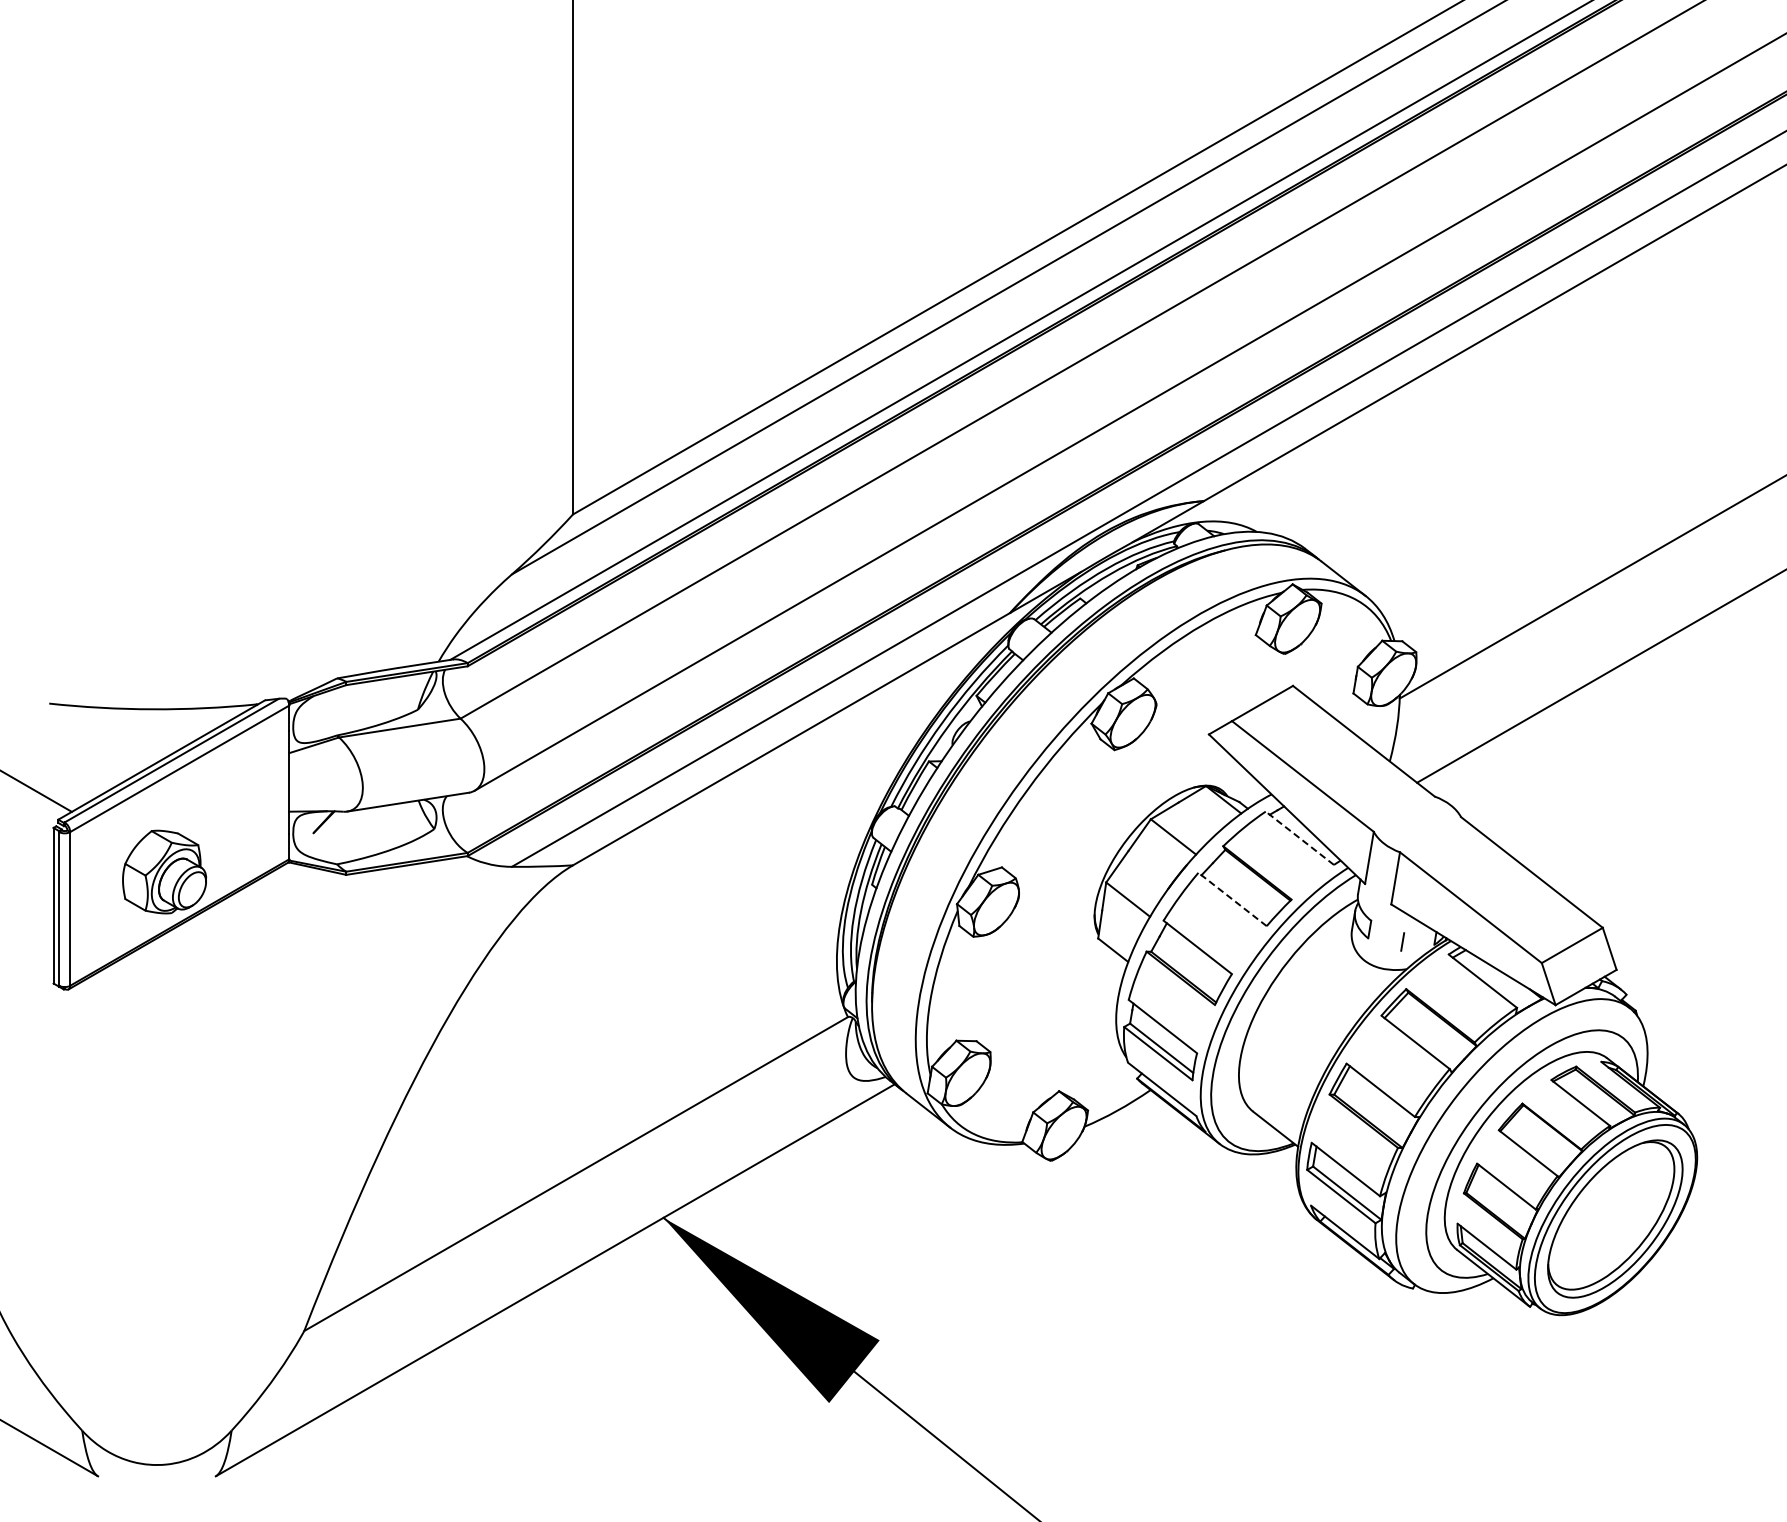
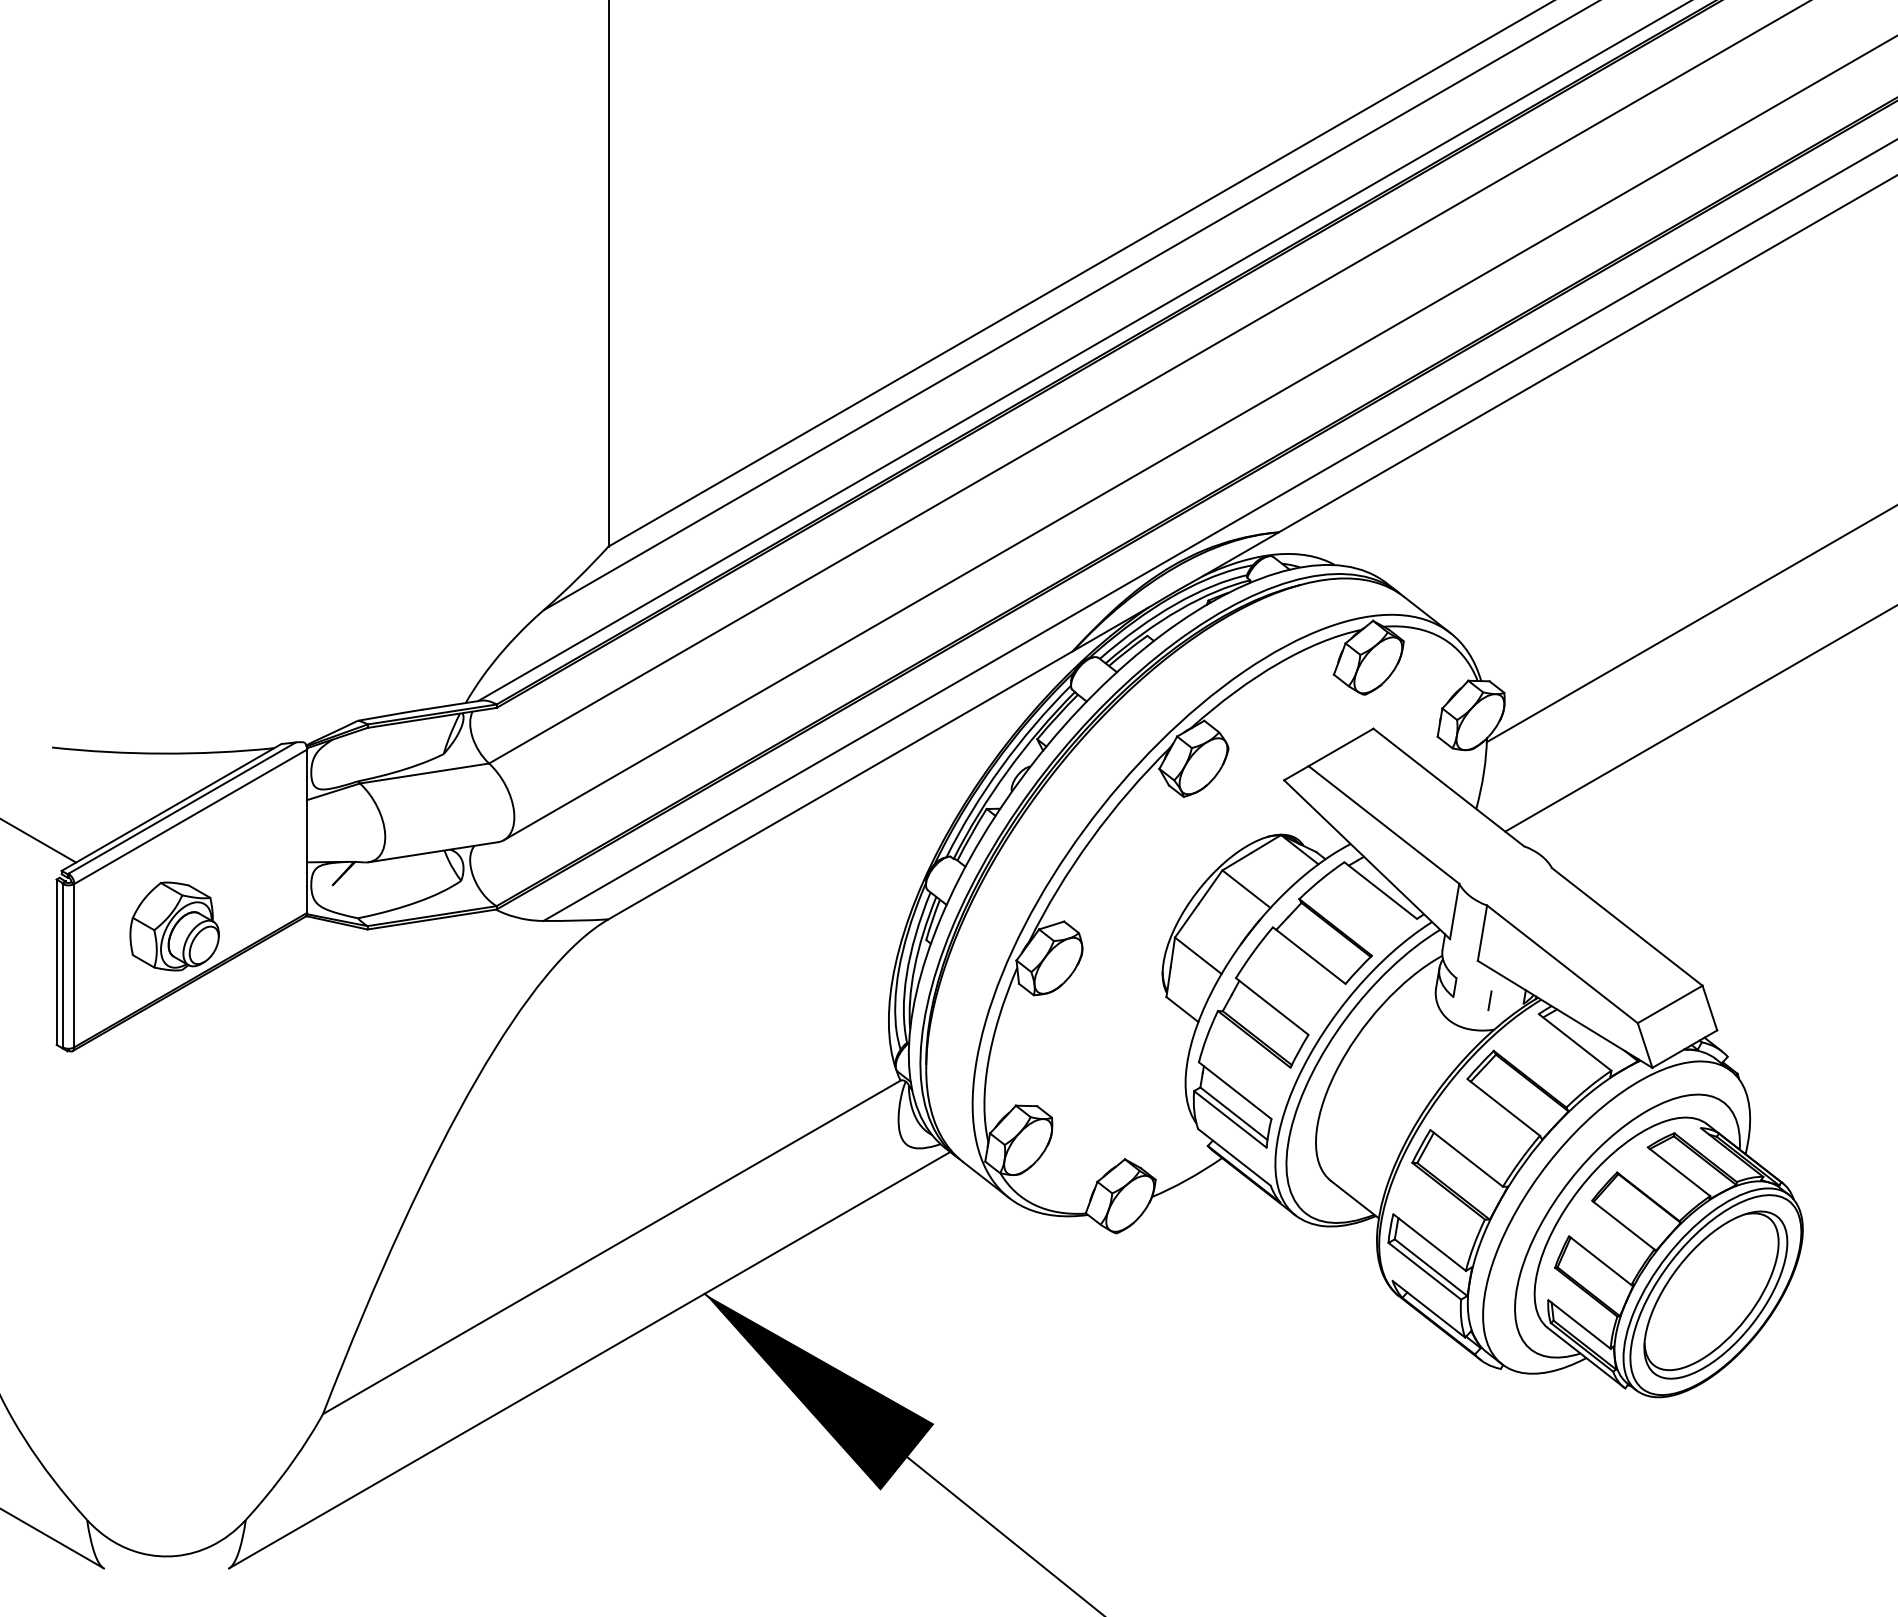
line: (1299, 837) -> (1380, 889), dashed -> solid
line: (1232, 899) -> (1309, 955), dashed -> solid

